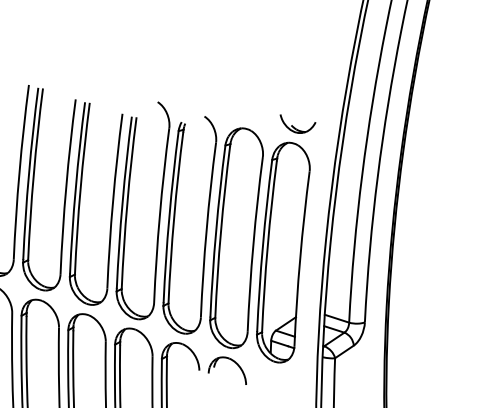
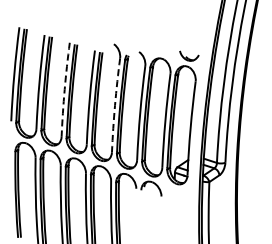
arc: (65, 186) -> (64, 89), solid -> dashed
arc: (160, 215) -> (115, 105), solid -> dashed

